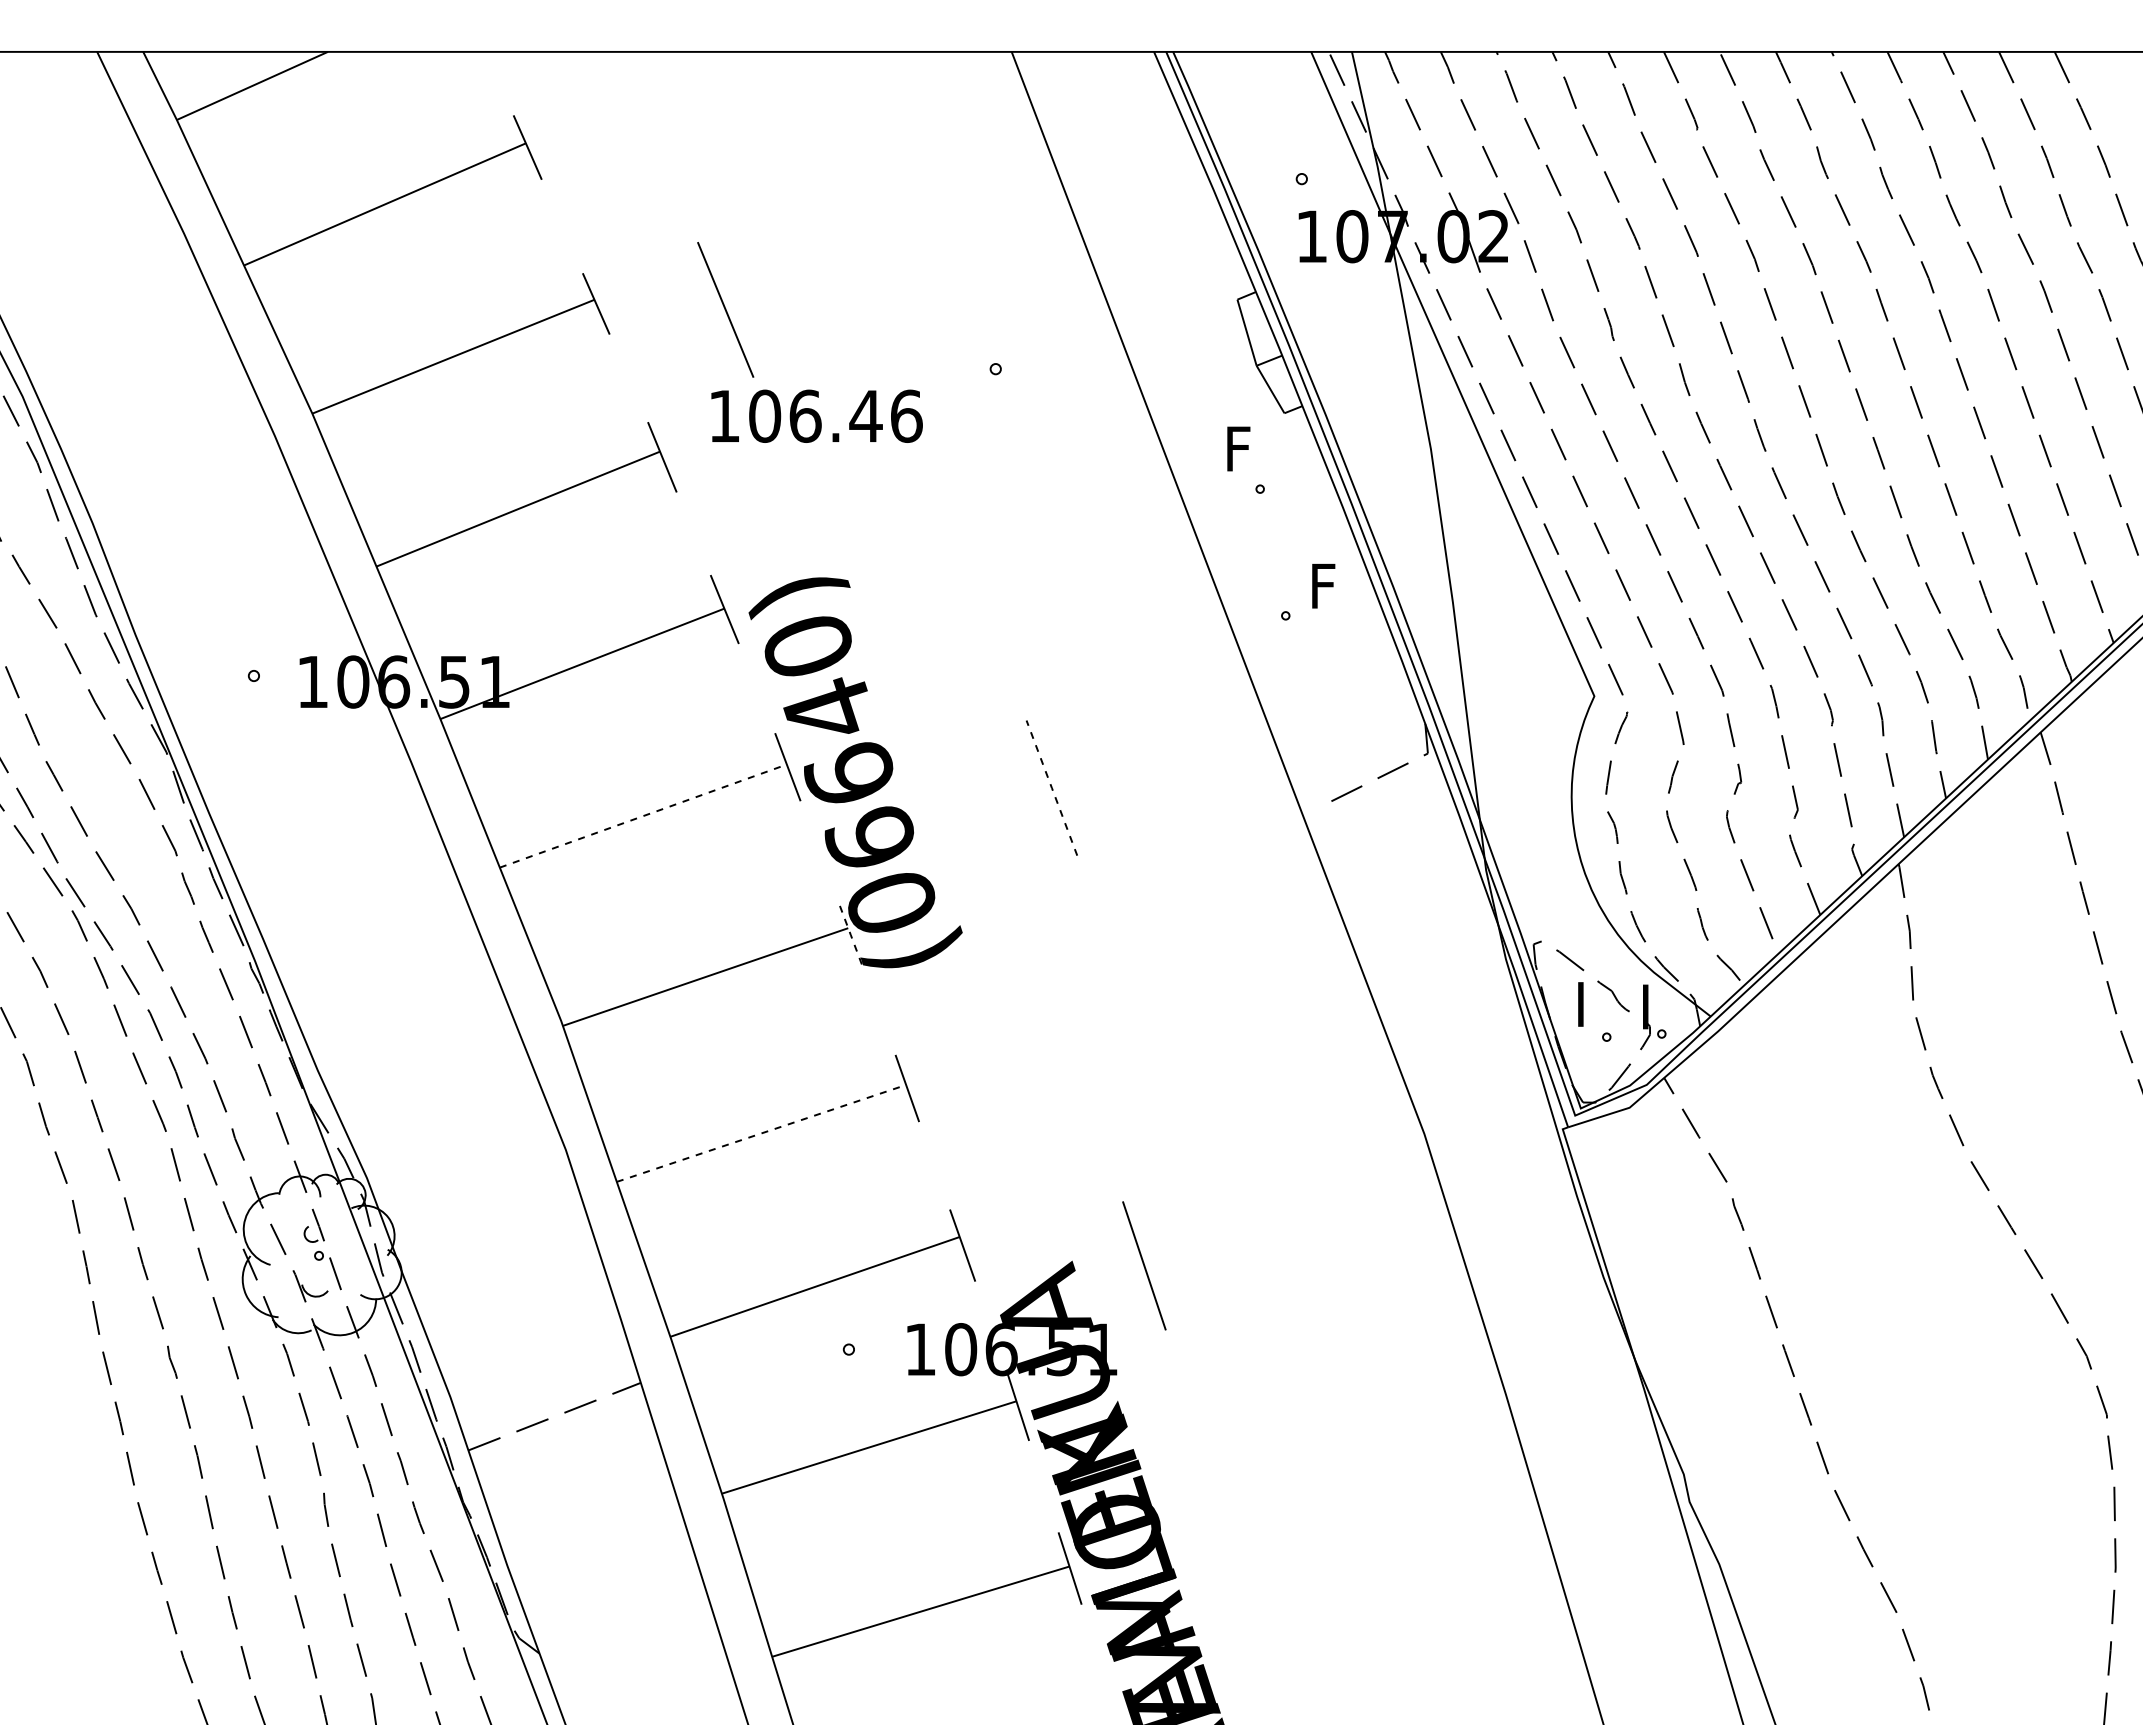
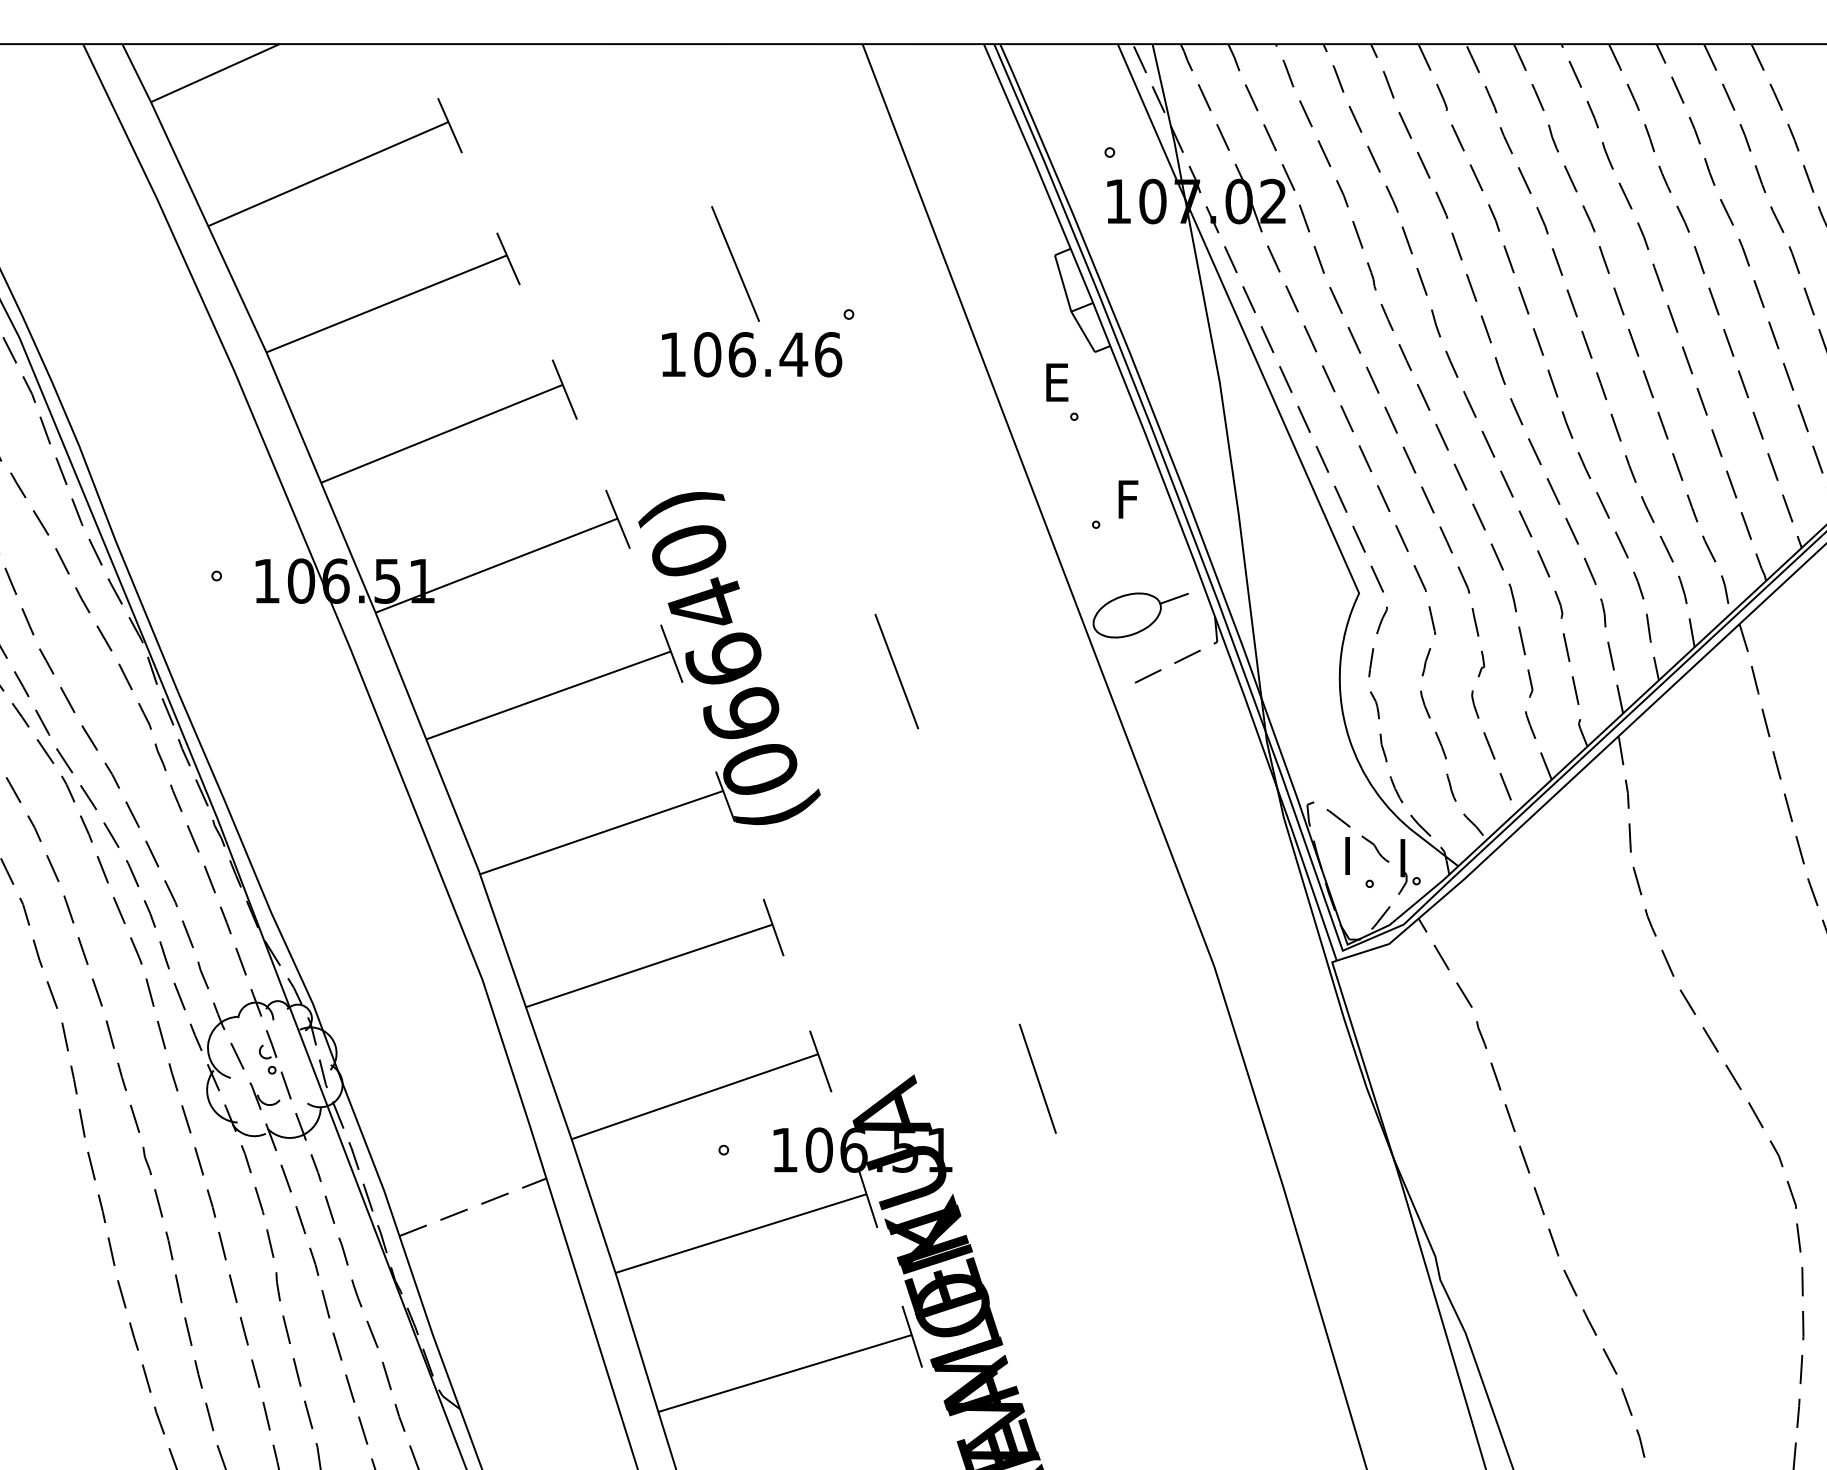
line: (725, 309) -> (735, 263), moved
text: (816, 415) -> (751, 354), moved
text: (1242, 448) -> (1059, 382), F -> E
part: (1337, 721) -> (1140, 614), added
line: (1051, 788) -> (896, 671), dashed -> solid
line: (643, 816) -> (548, 695), dashed -> solid
line: (850, 935) -> (725, 797), dashed -> solid
line: (761, 1133) -> (649, 965), dashed -> solid
line: (1144, 1265) -> (1037, 1078), moved

